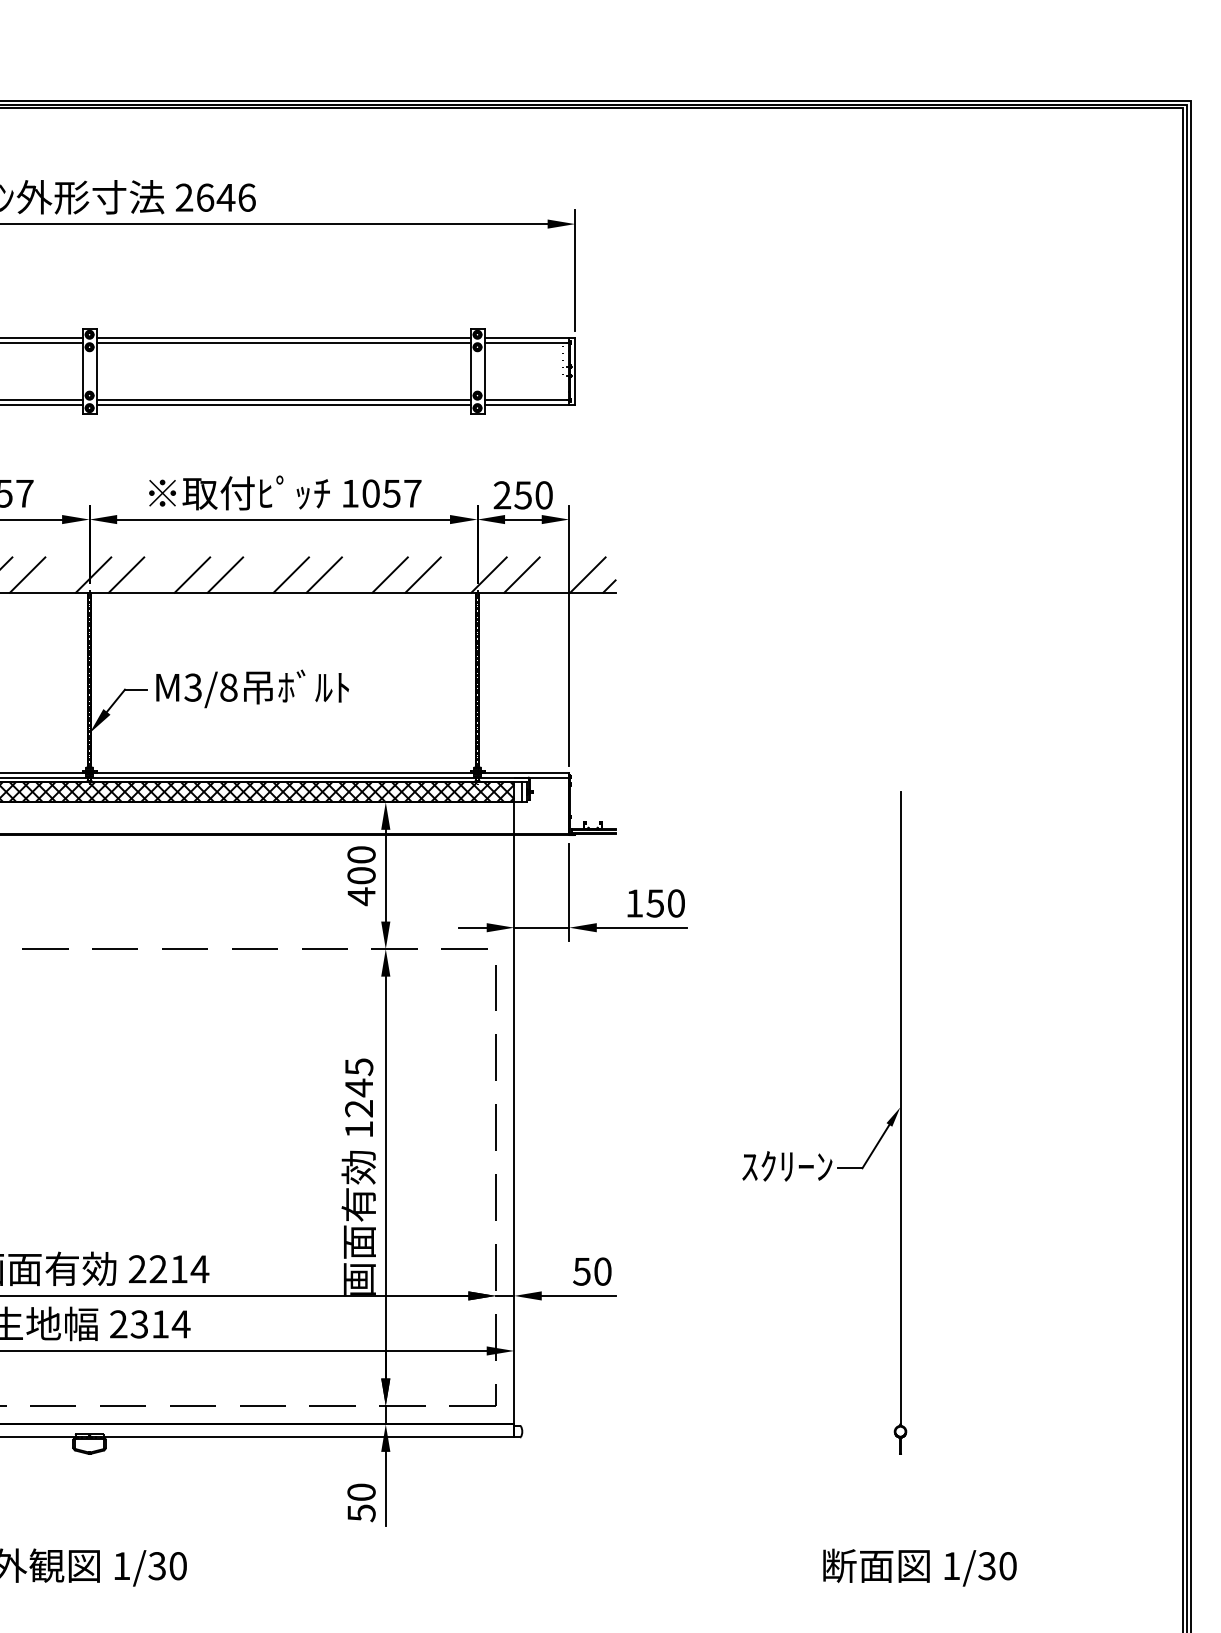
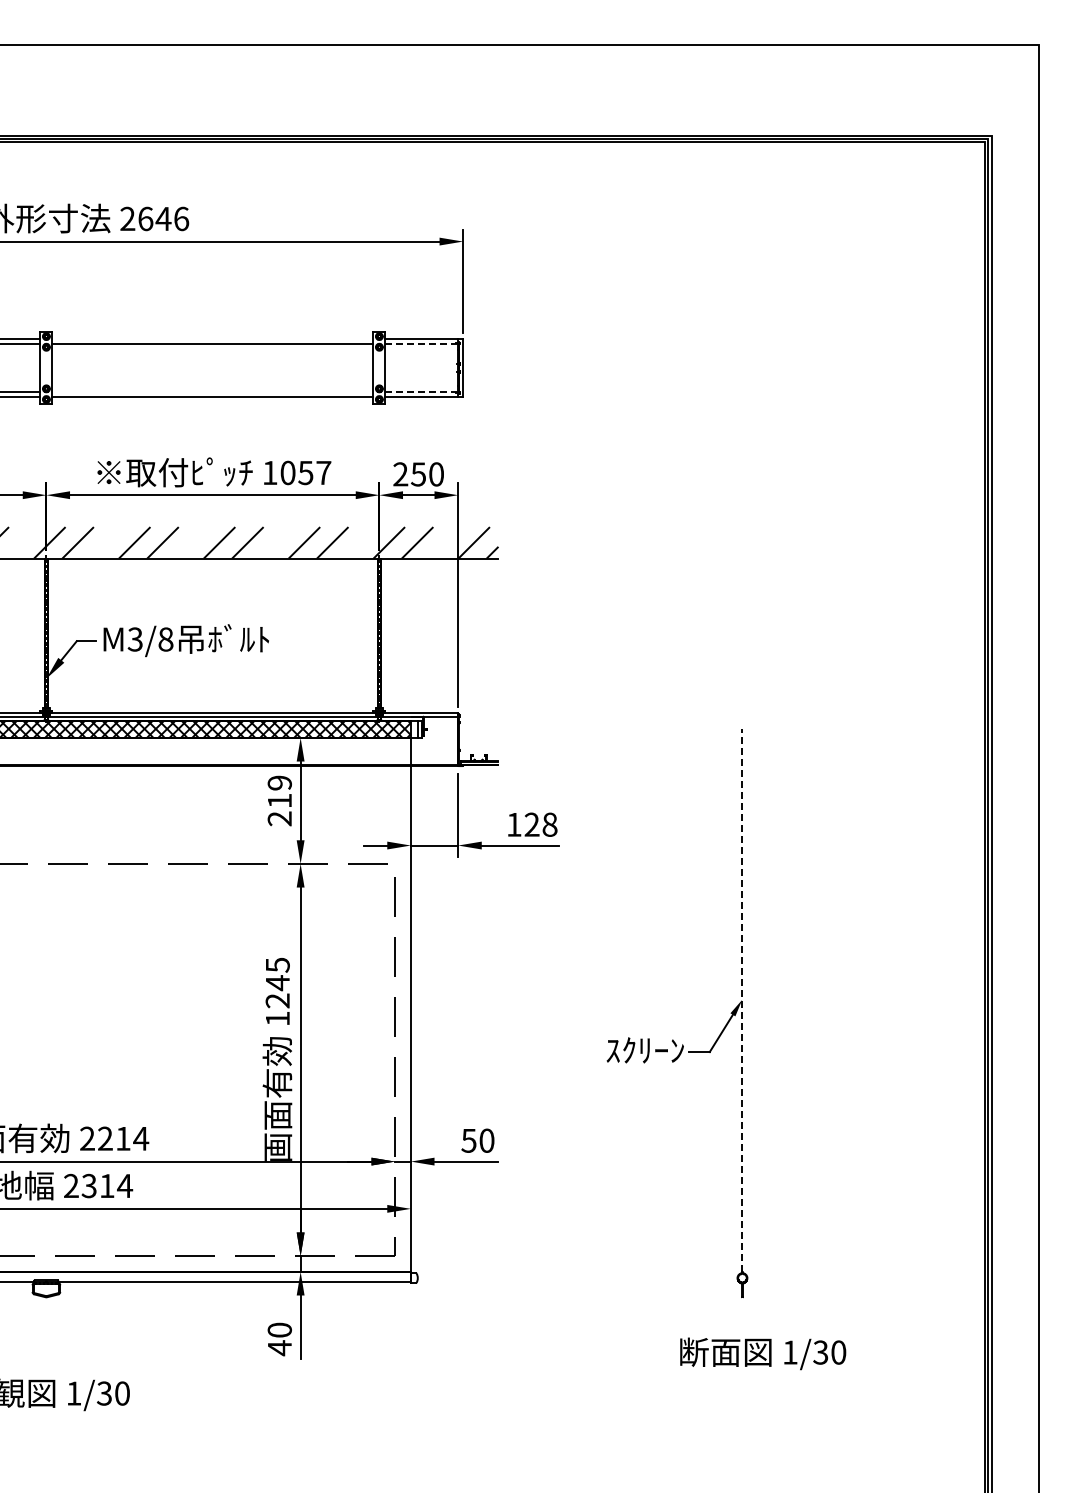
line: (283, 338) -> (212, 339), removed
line: (527, 342) -> (422, 343), solid -> dashed
line: (283, 399) -> (212, 392), removed
line: (527, 399) -> (422, 392), solid -> dashed
text: (361, 876) -> (279, 801), 400 -> 219
text: (665, 903) -> (540, 824), 150 -> 128
line: (900, 1108) -> (742, 1000), solid -> dashed
text: (361, 1513) -> (279, 1348), 50 -> 40
text: (920, 1567) -> (763, 1353), moved

